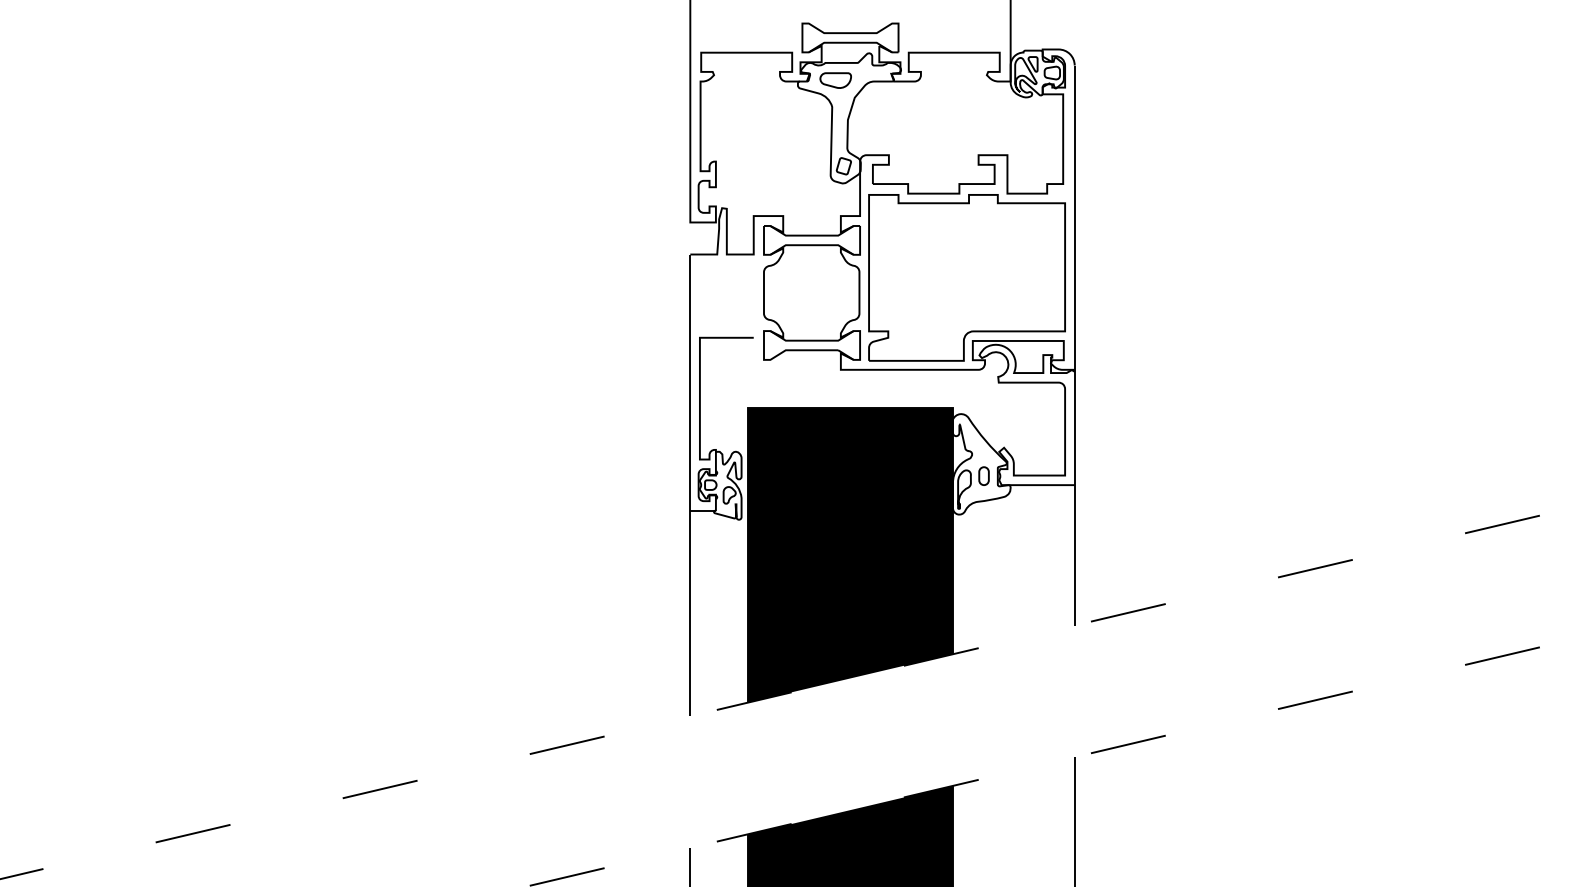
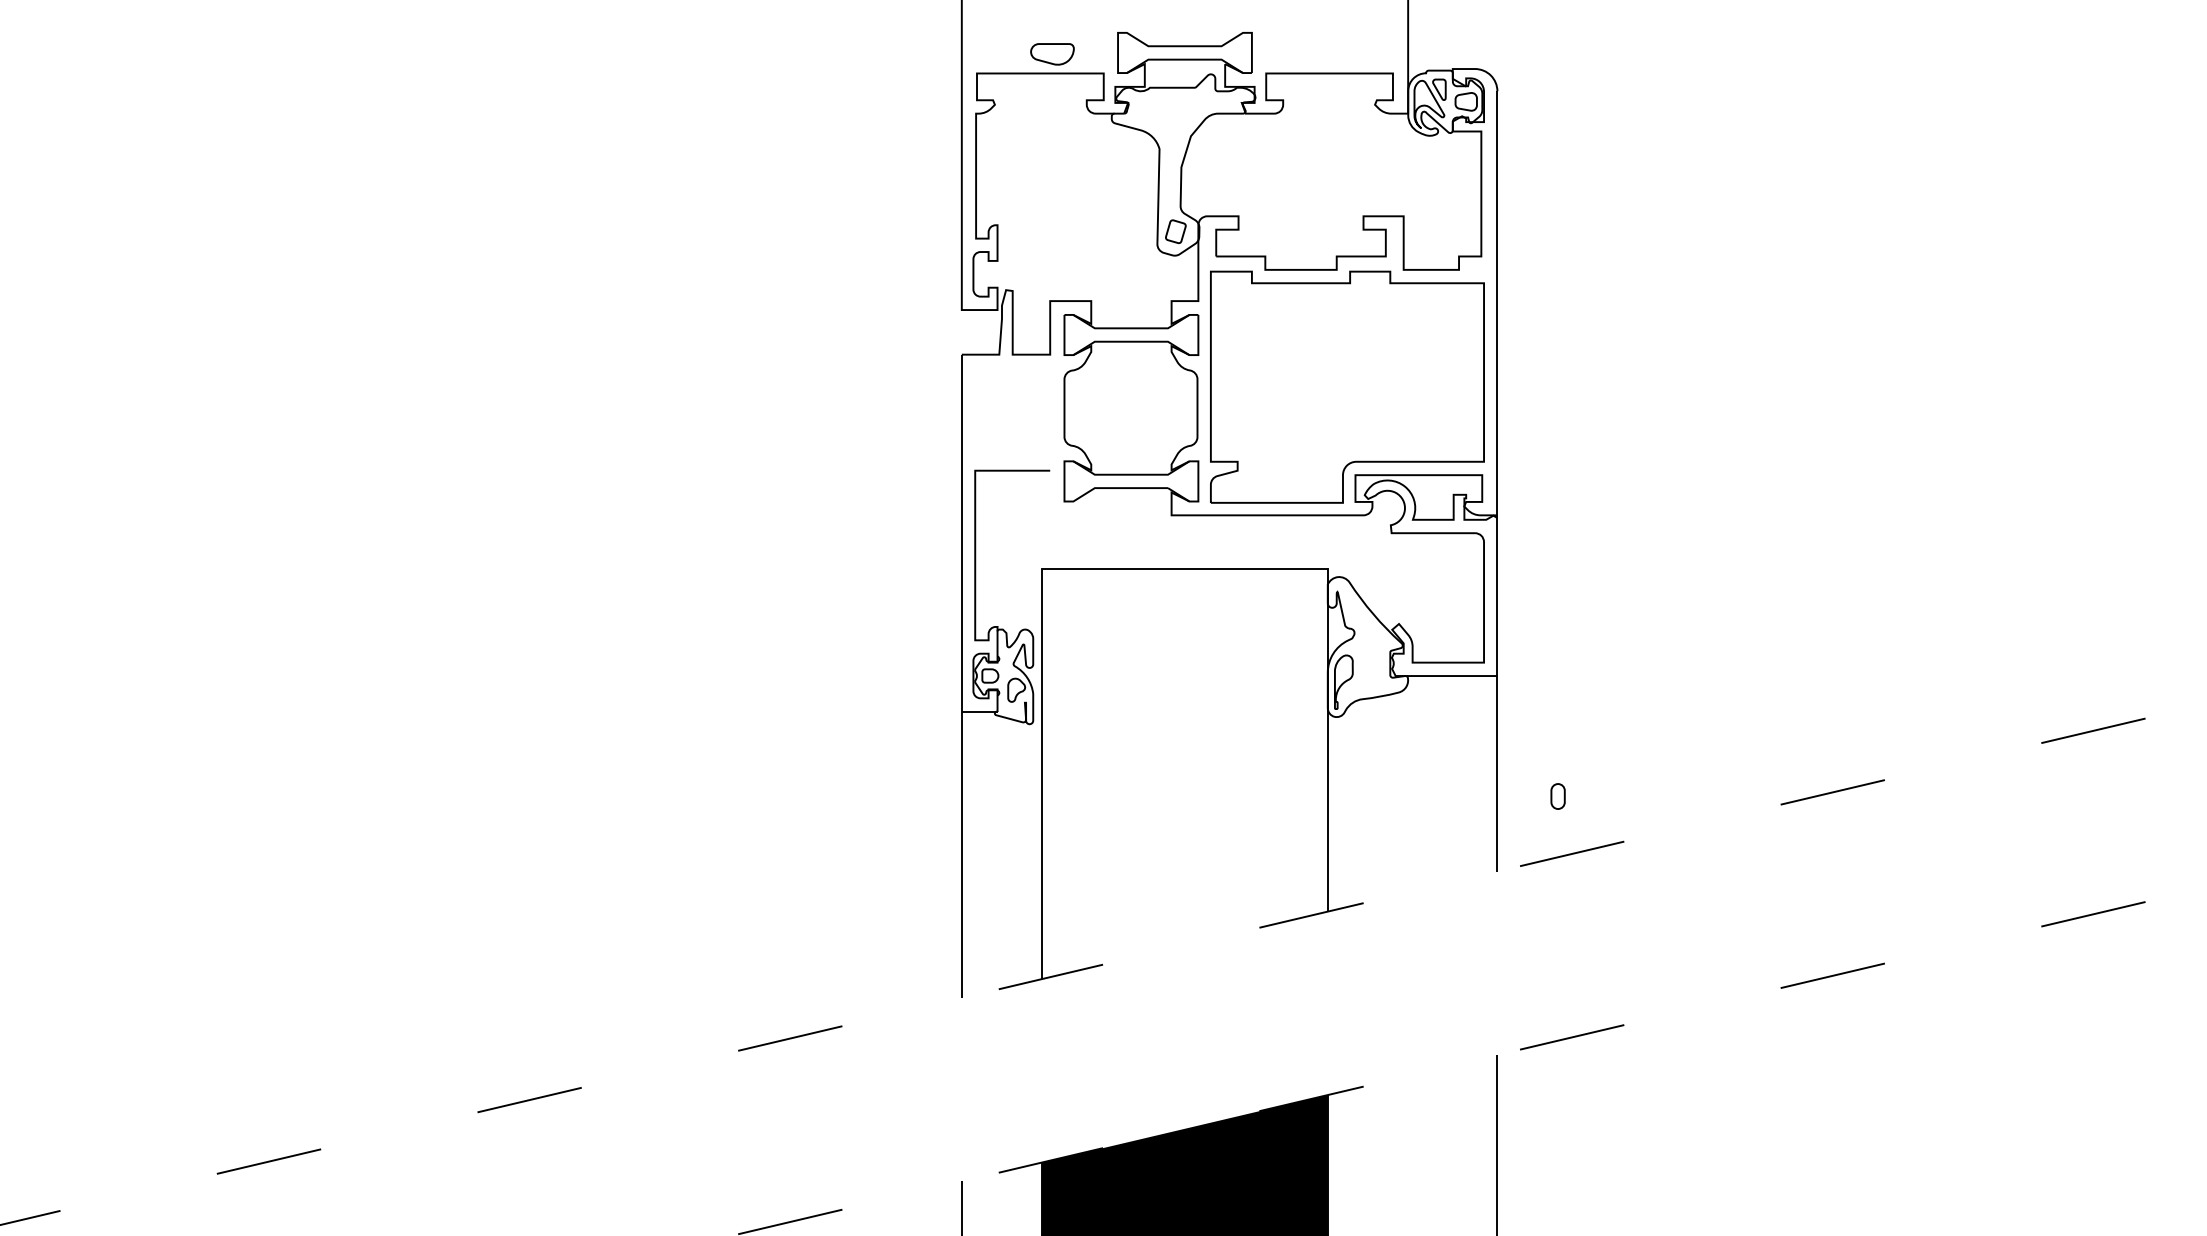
part: (835, 80) -> (1052, 54), moved
part: (983, 476) -> (1557, 796), moved
fill: (850, 555) -> (1184, 773), removed

